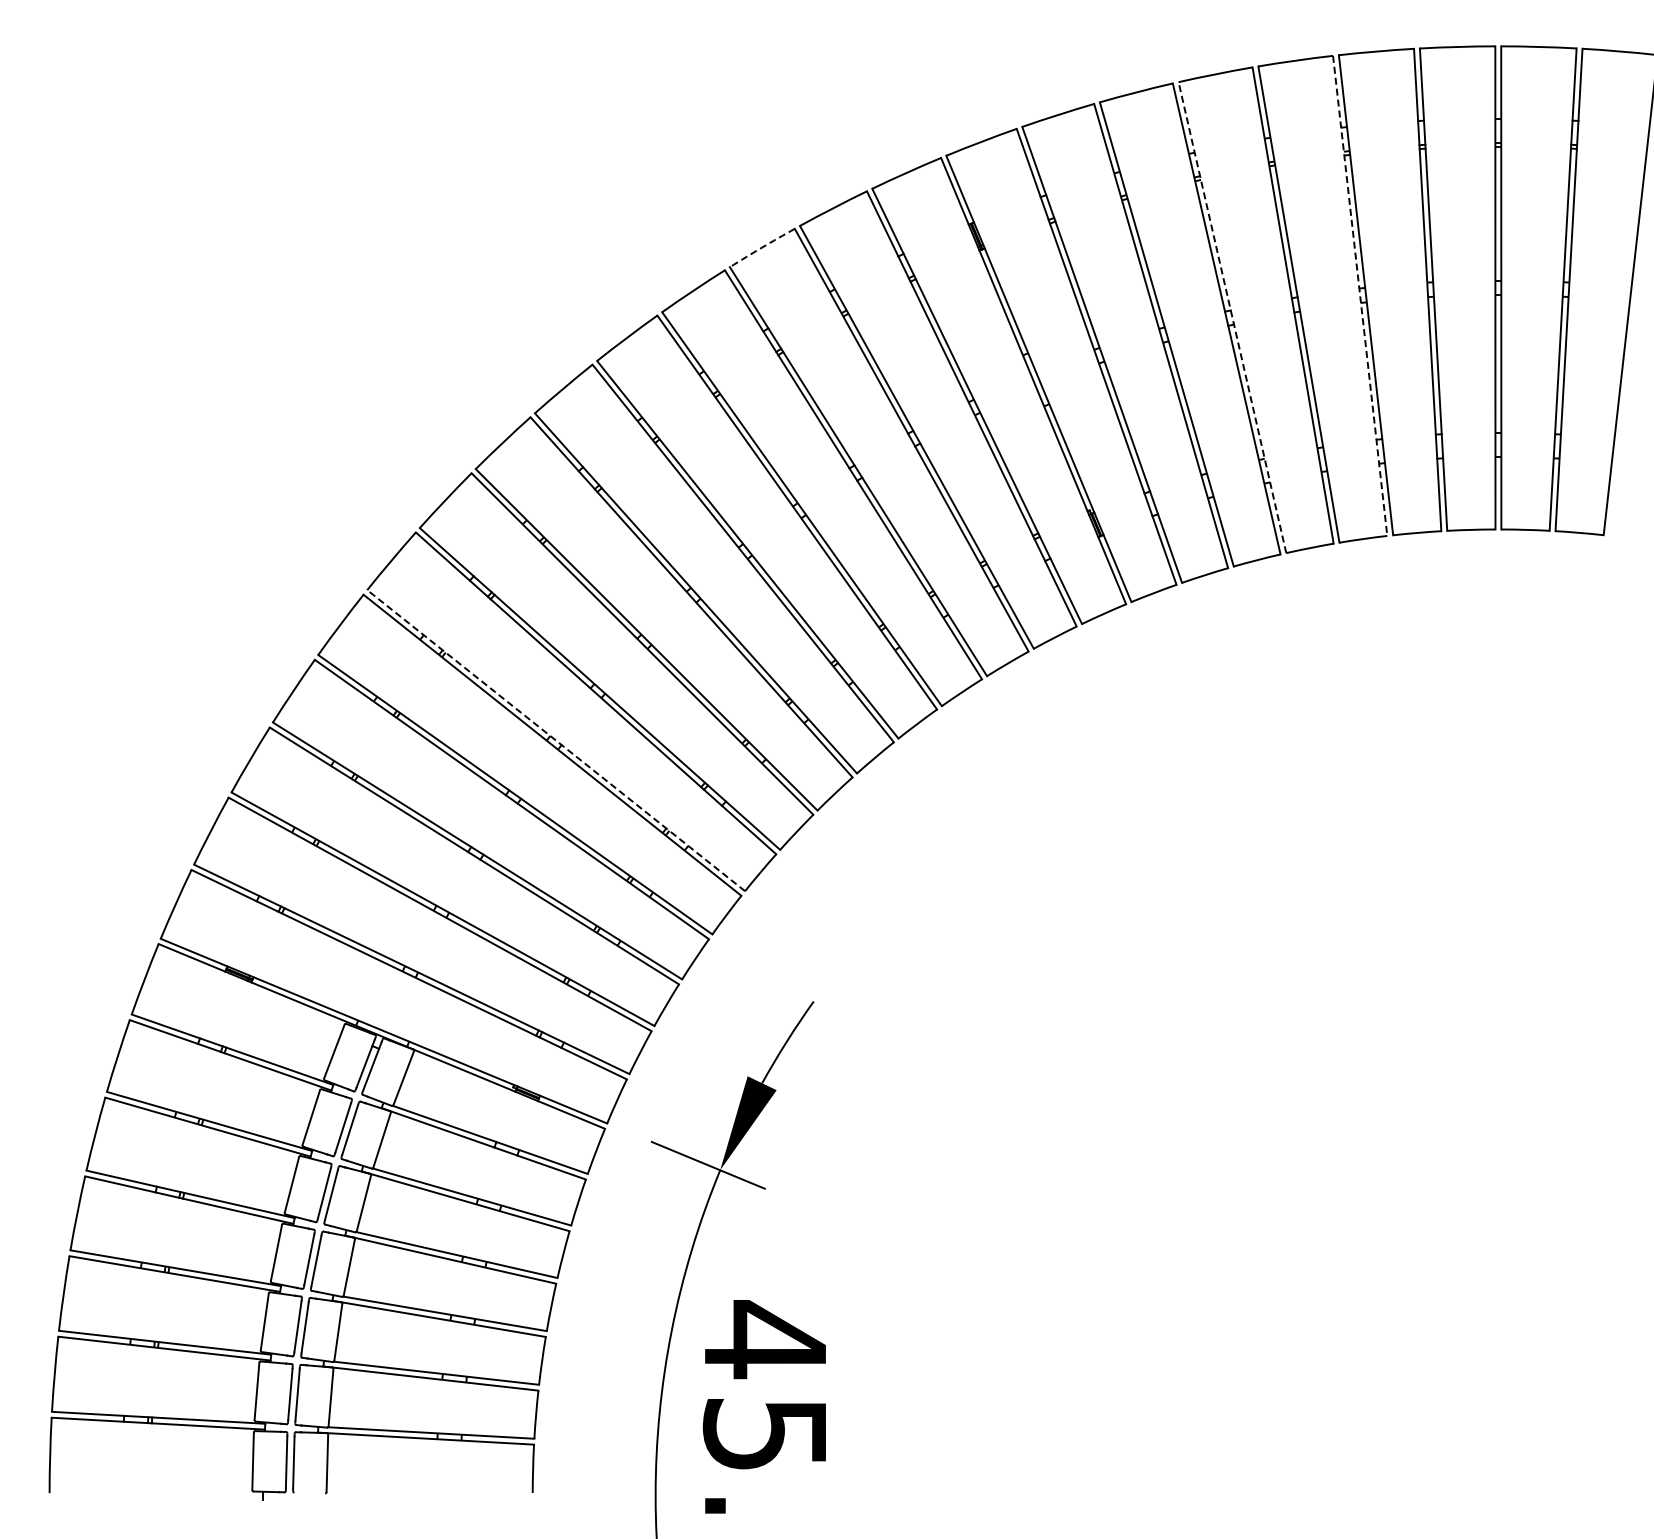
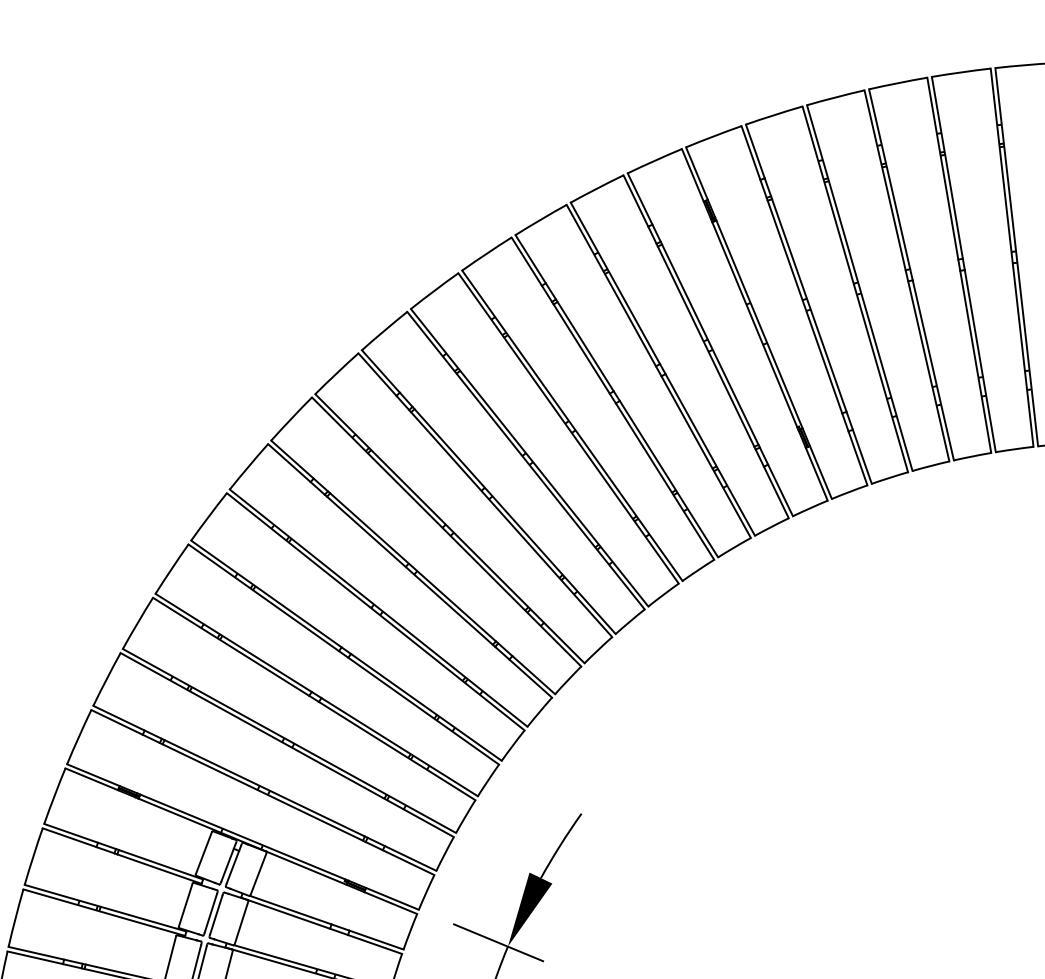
arc: (762, 247) -> (541, 219), dashed -> solid
line: (1360, 295) -> (1012, 257), dashed -> solid
line: (1232, 317) -> (911, 274), dashed -> solid
line: (556, 740) -> (378, 608), dashed -> solid

